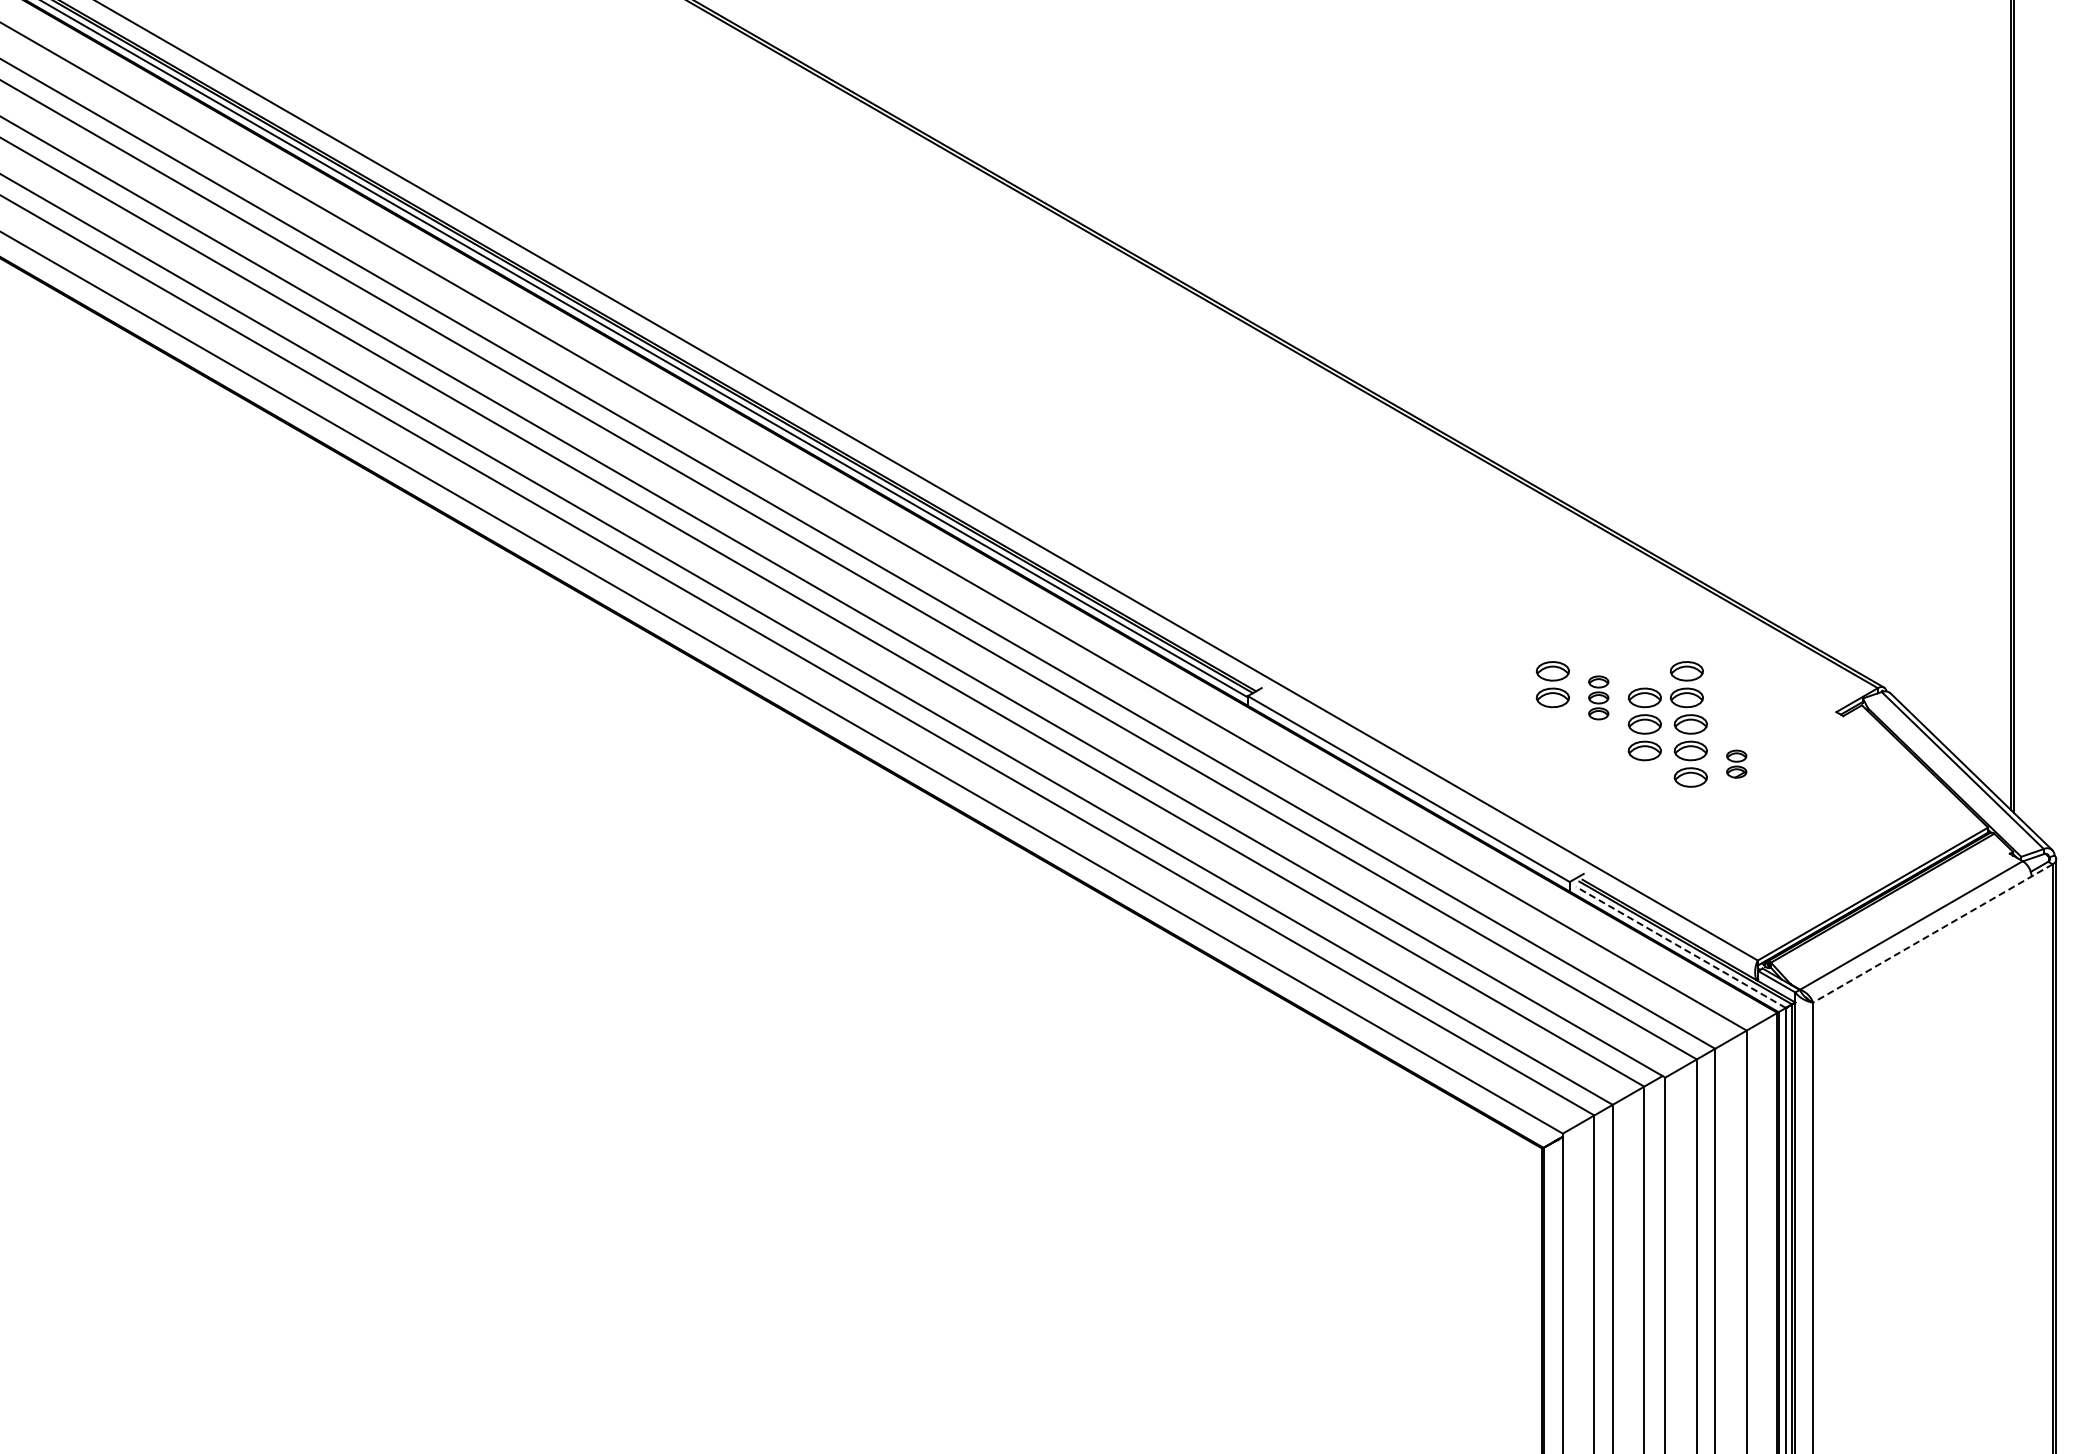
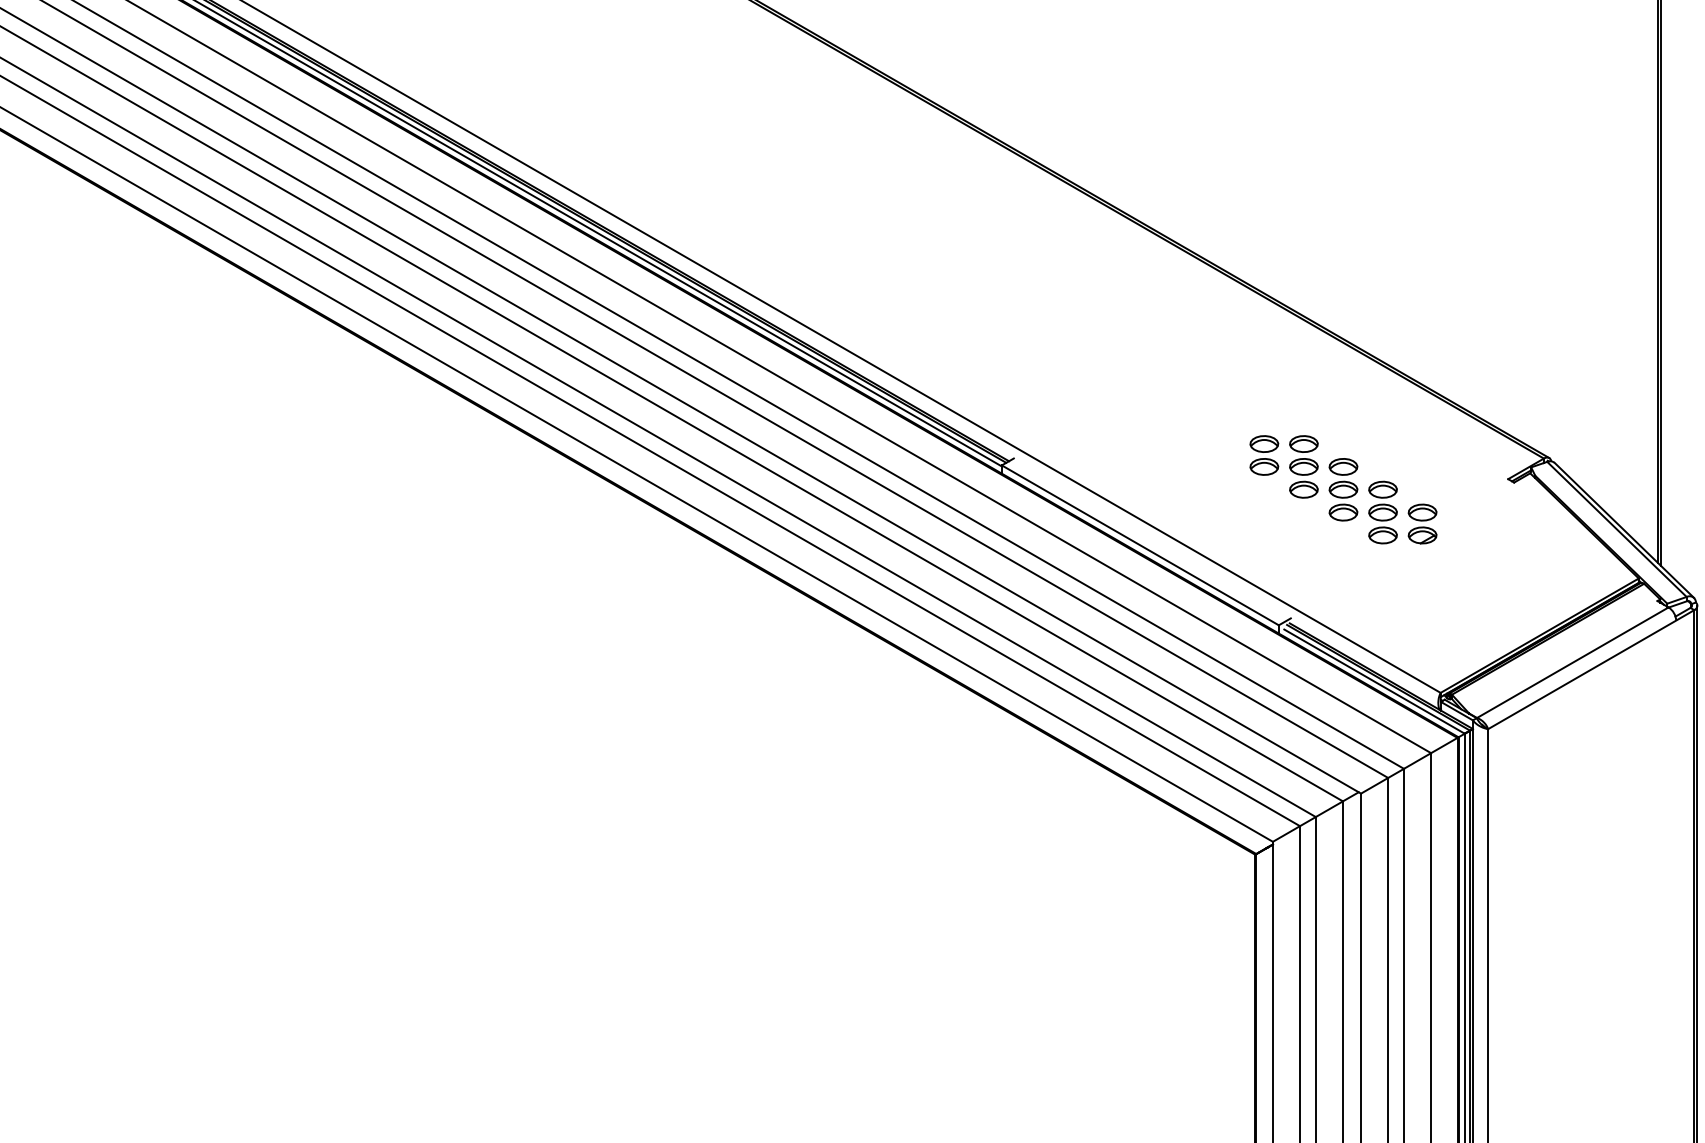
part: (1686, 684) -> (1379, 455), removed
part: (1598, 697) -> (1303, 466), size x1.67
part: (1736, 763) -> (1422, 523), size x1.67
line: (1932, 933) -> (1590, 669), dashed -> solid
line: (1680, 947) -> (1374, 681), dashed -> solid

